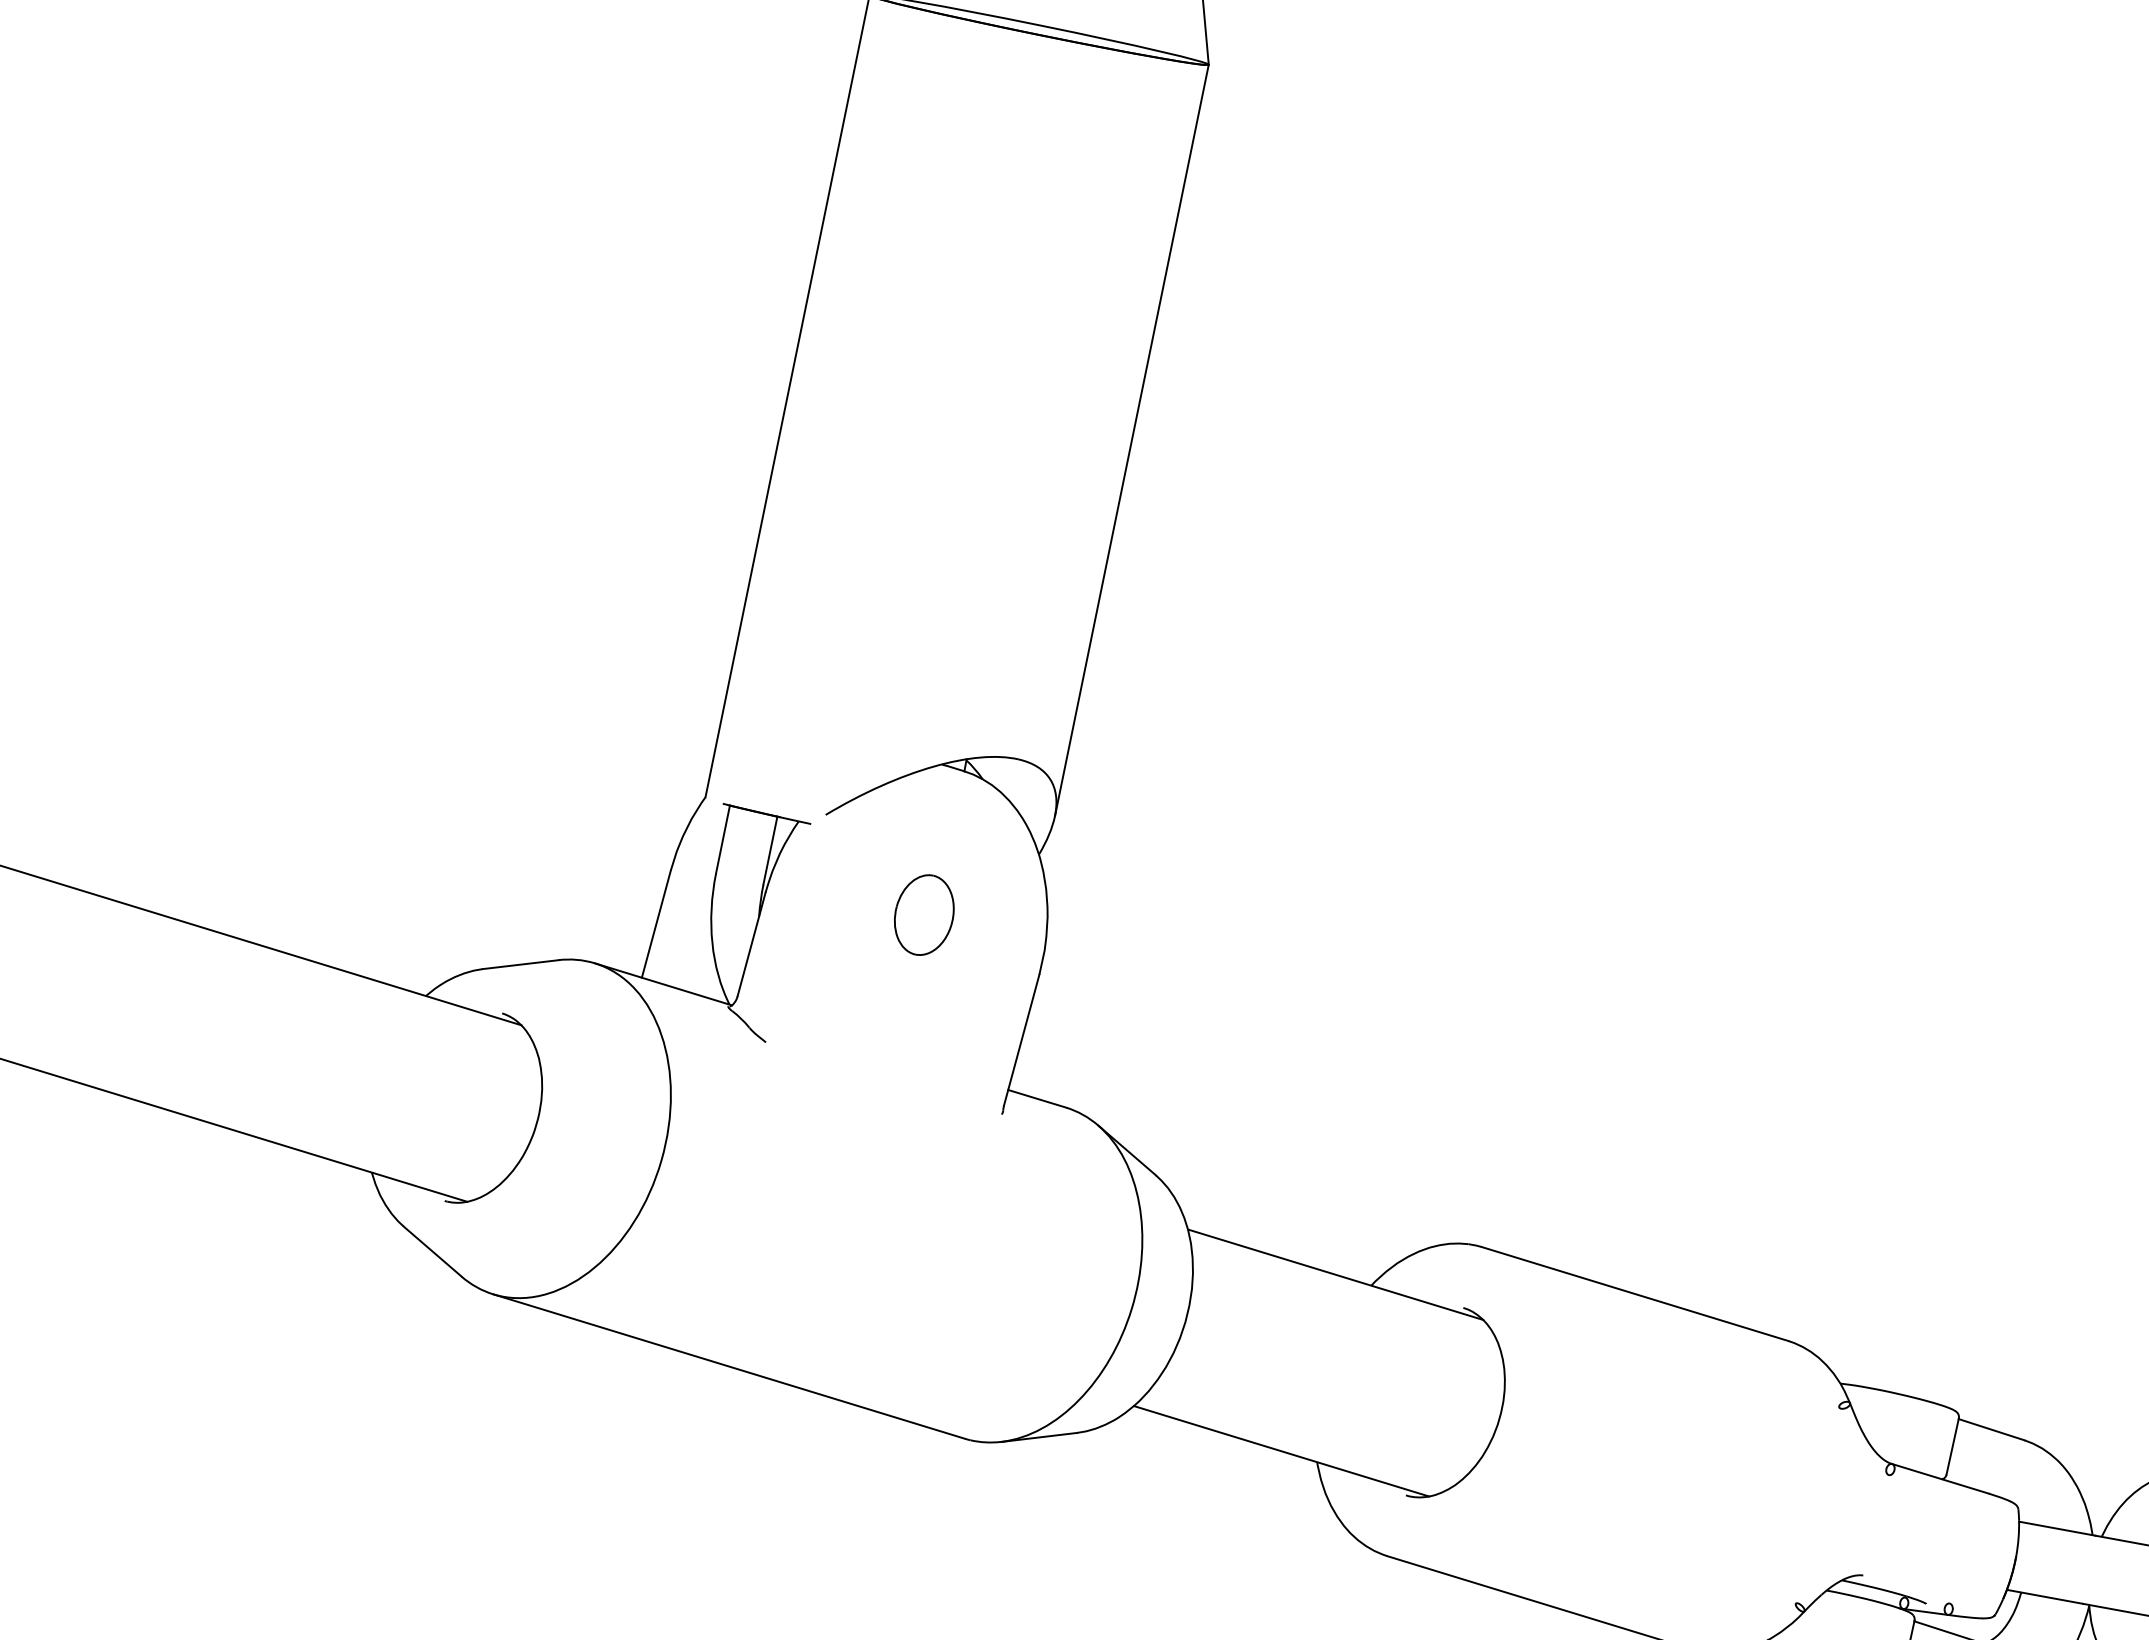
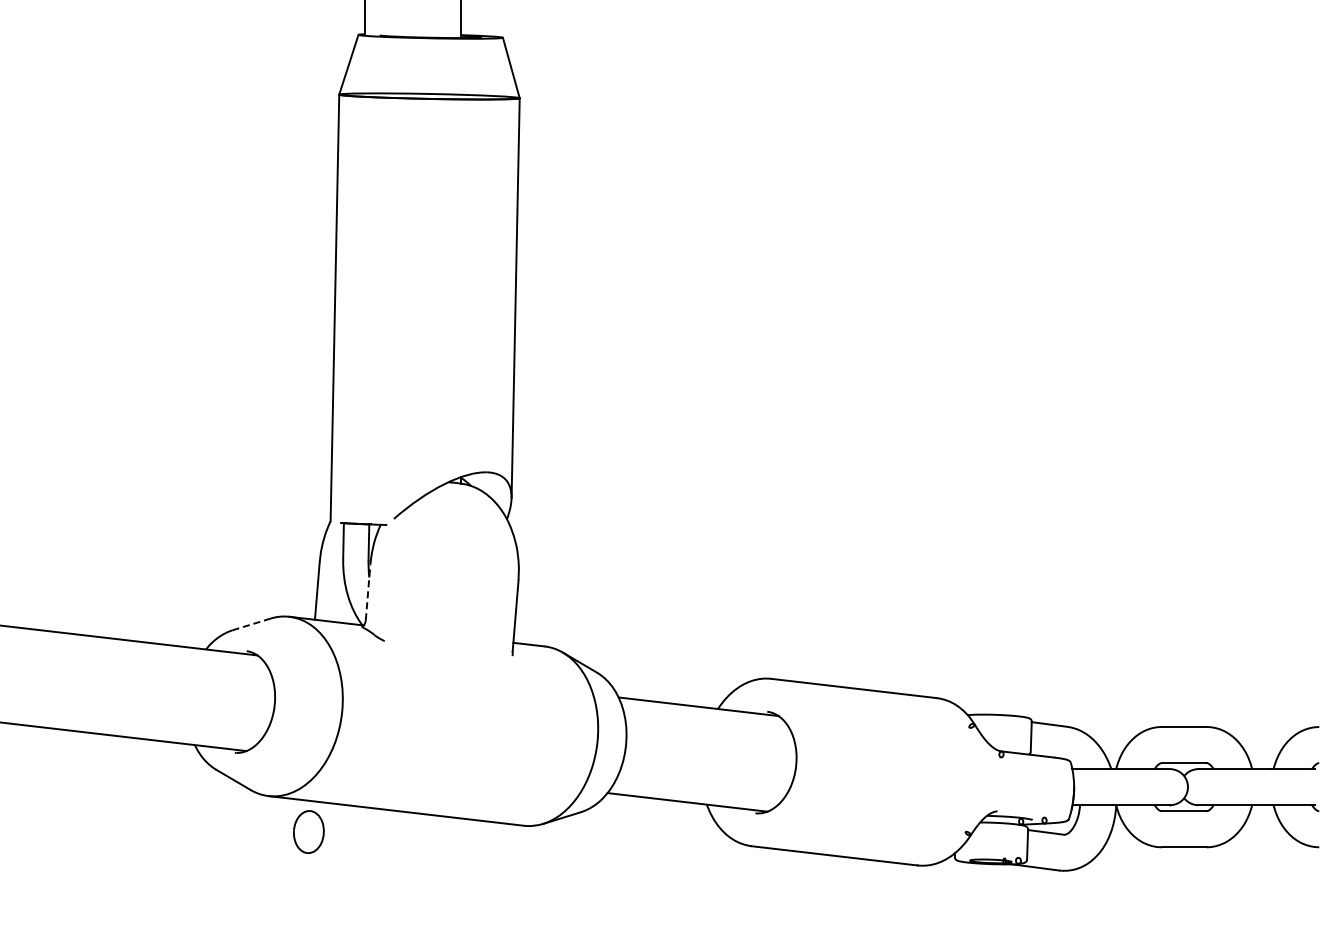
part: (923, 913) -> (308, 831), moved
line: (752, 944) -> (368, 592), solid -> dashed
line: (520, 964) -> (251, 624), solid -> dashed

